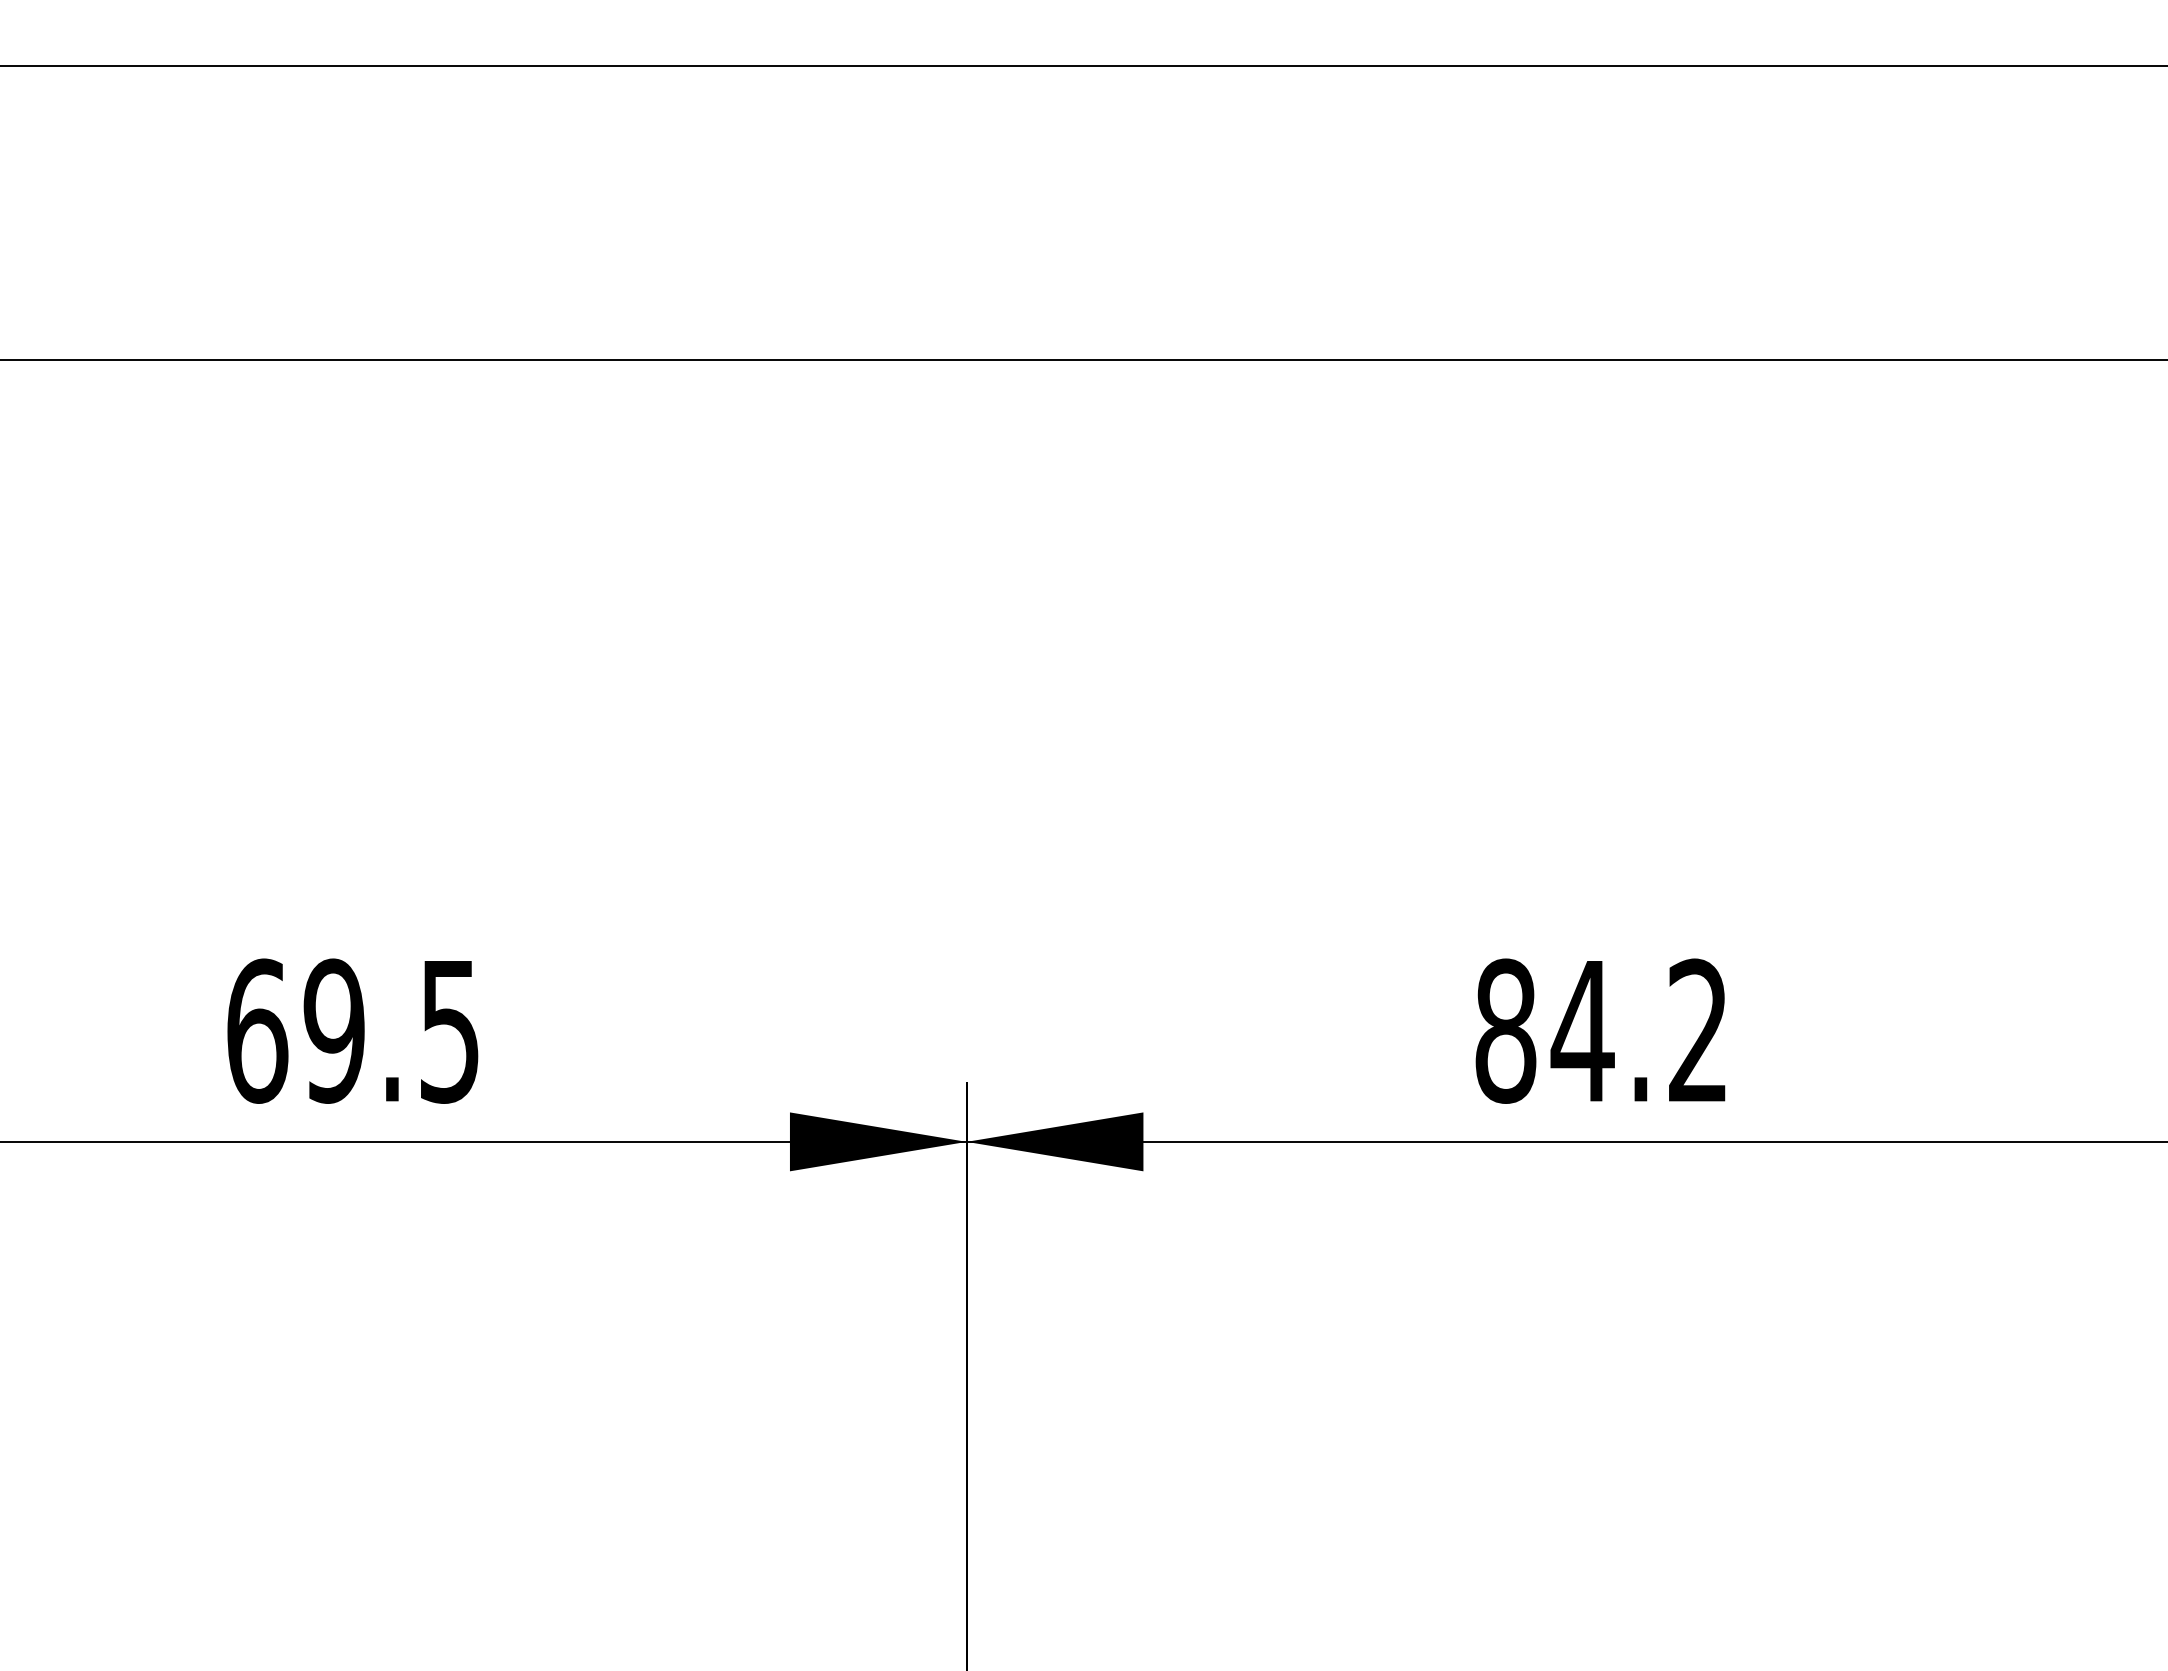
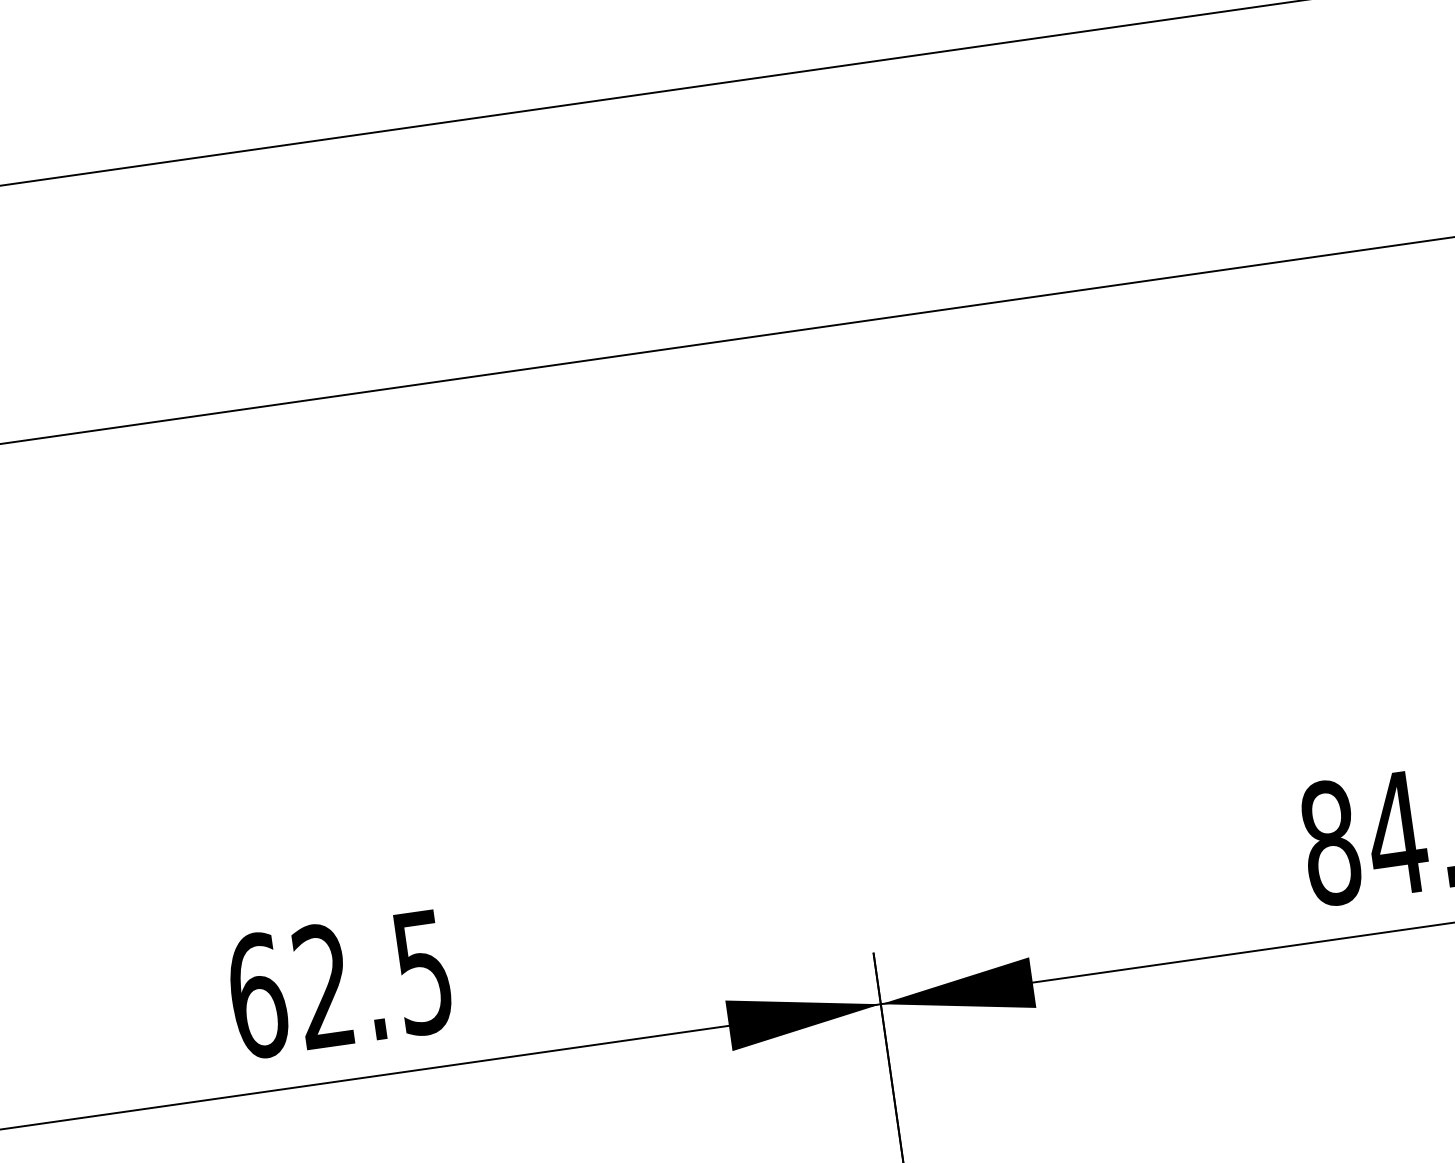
text: (333, 1030) -> (323, 985), 69.5 -> 62.5

